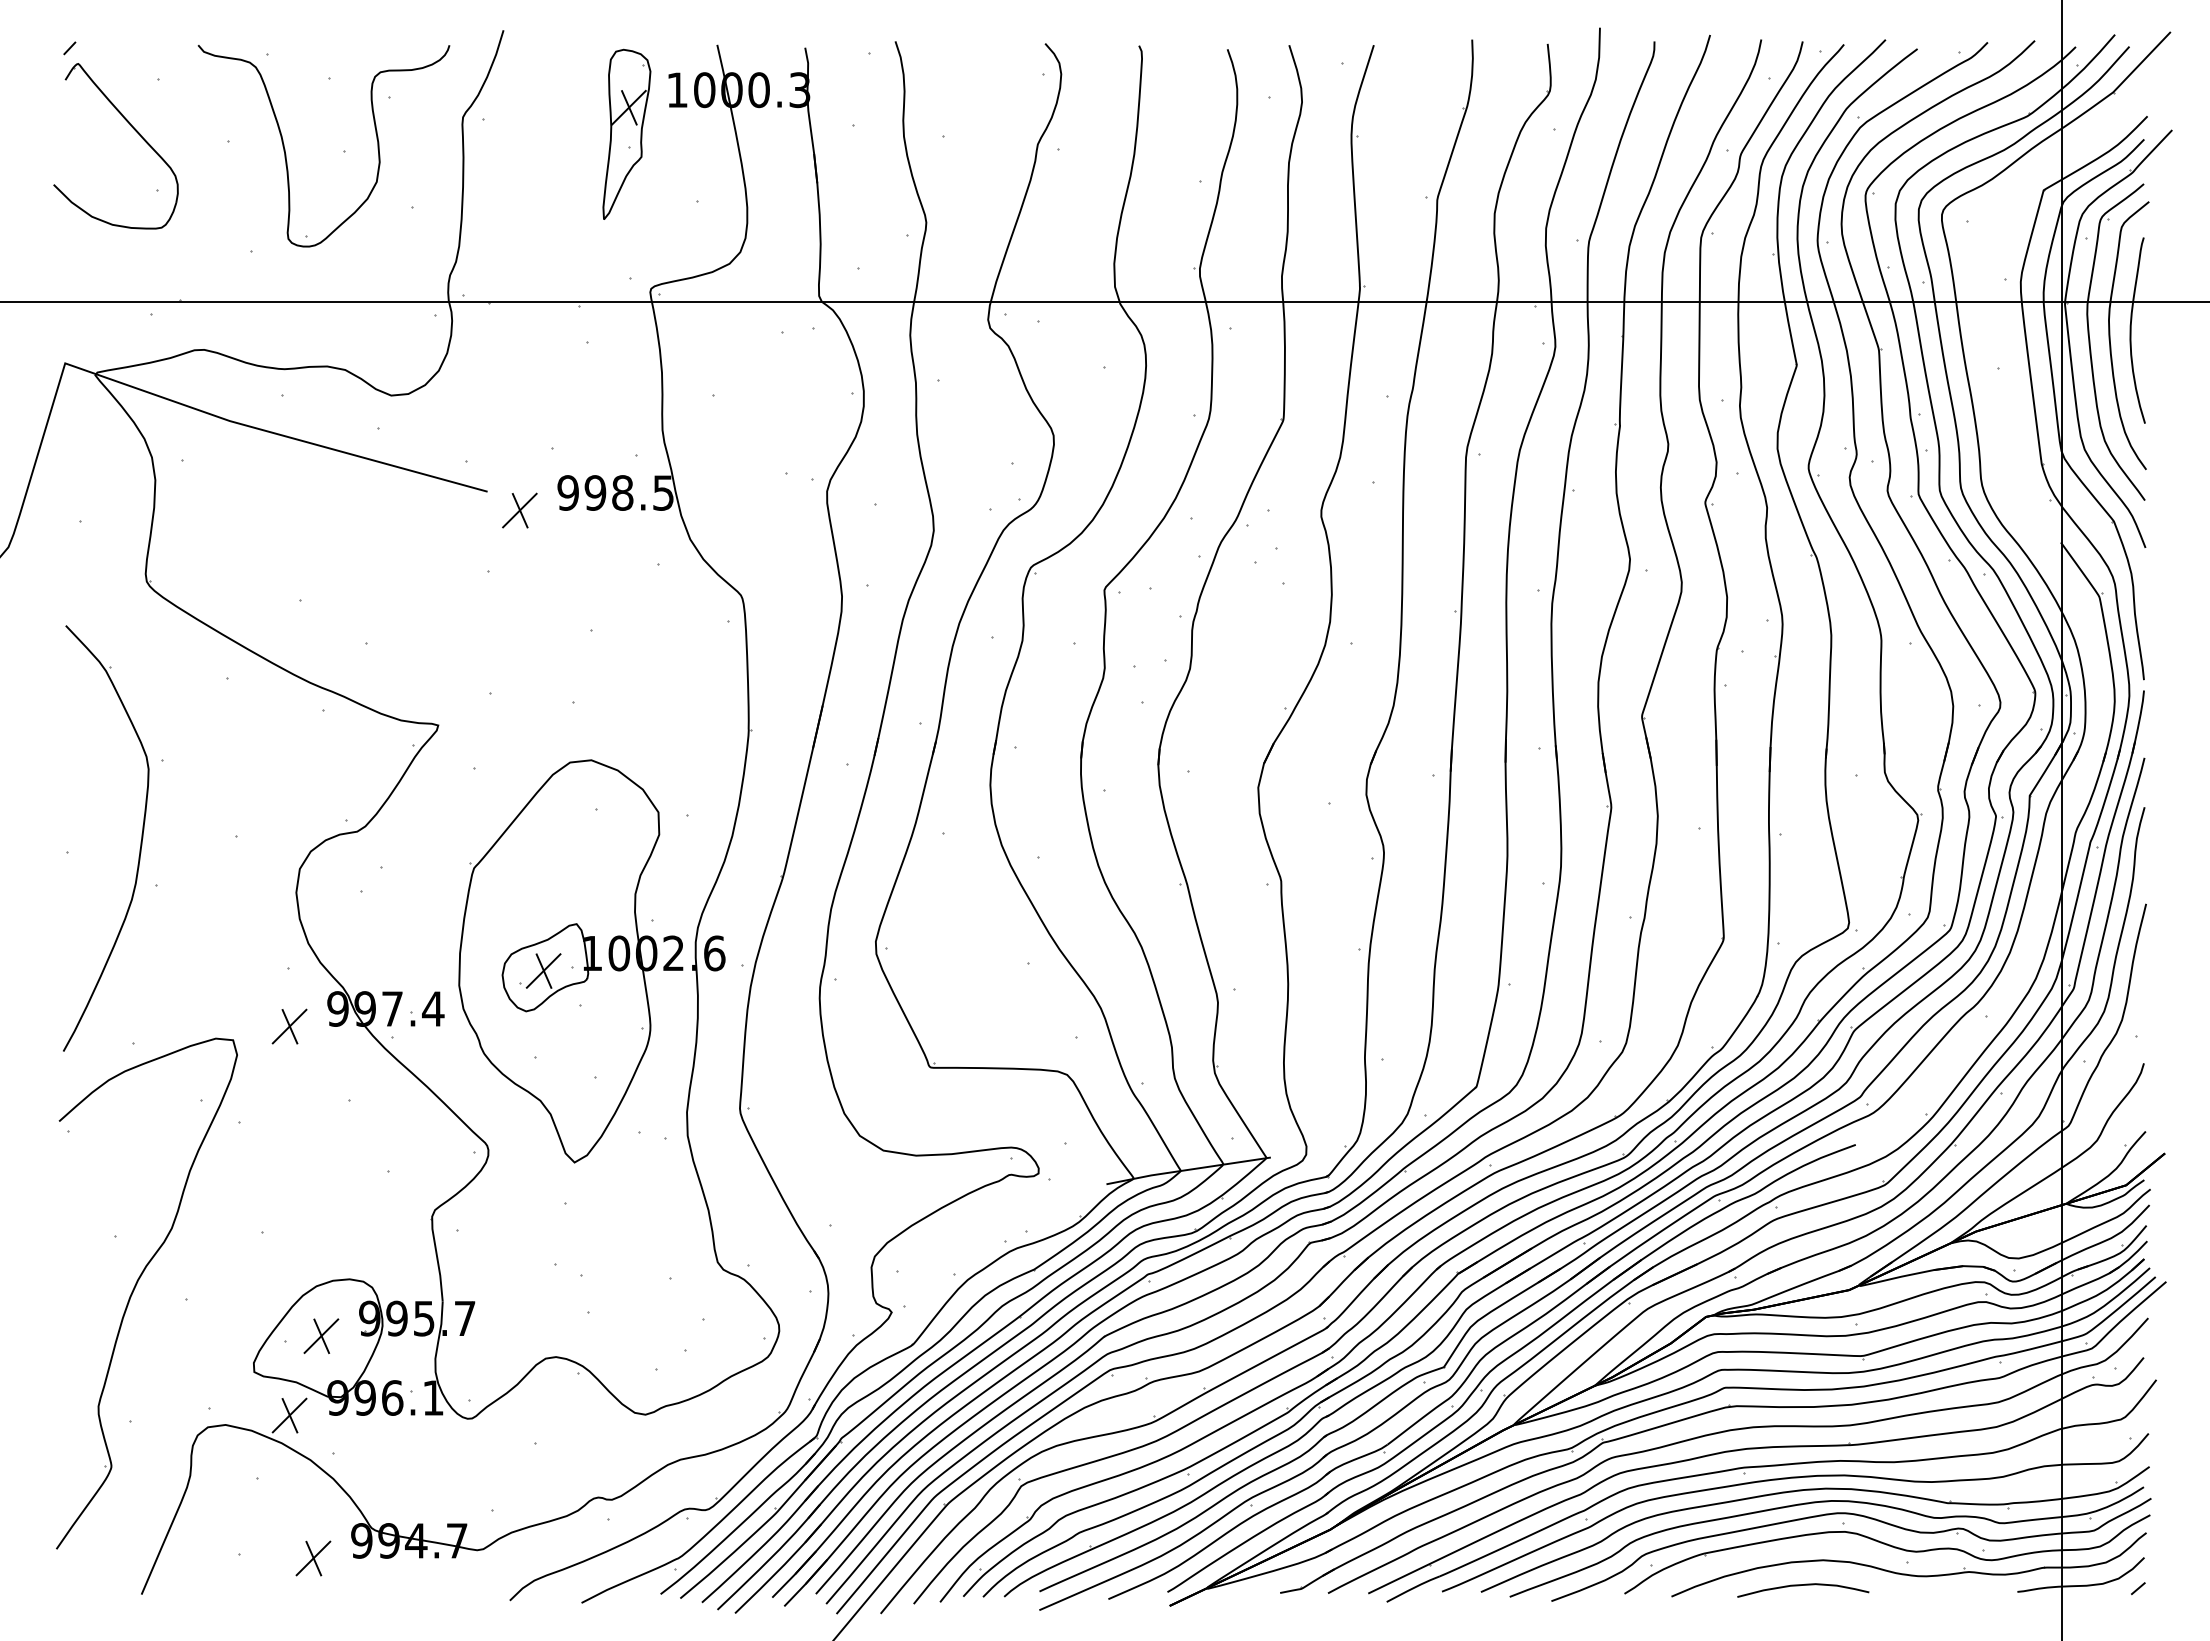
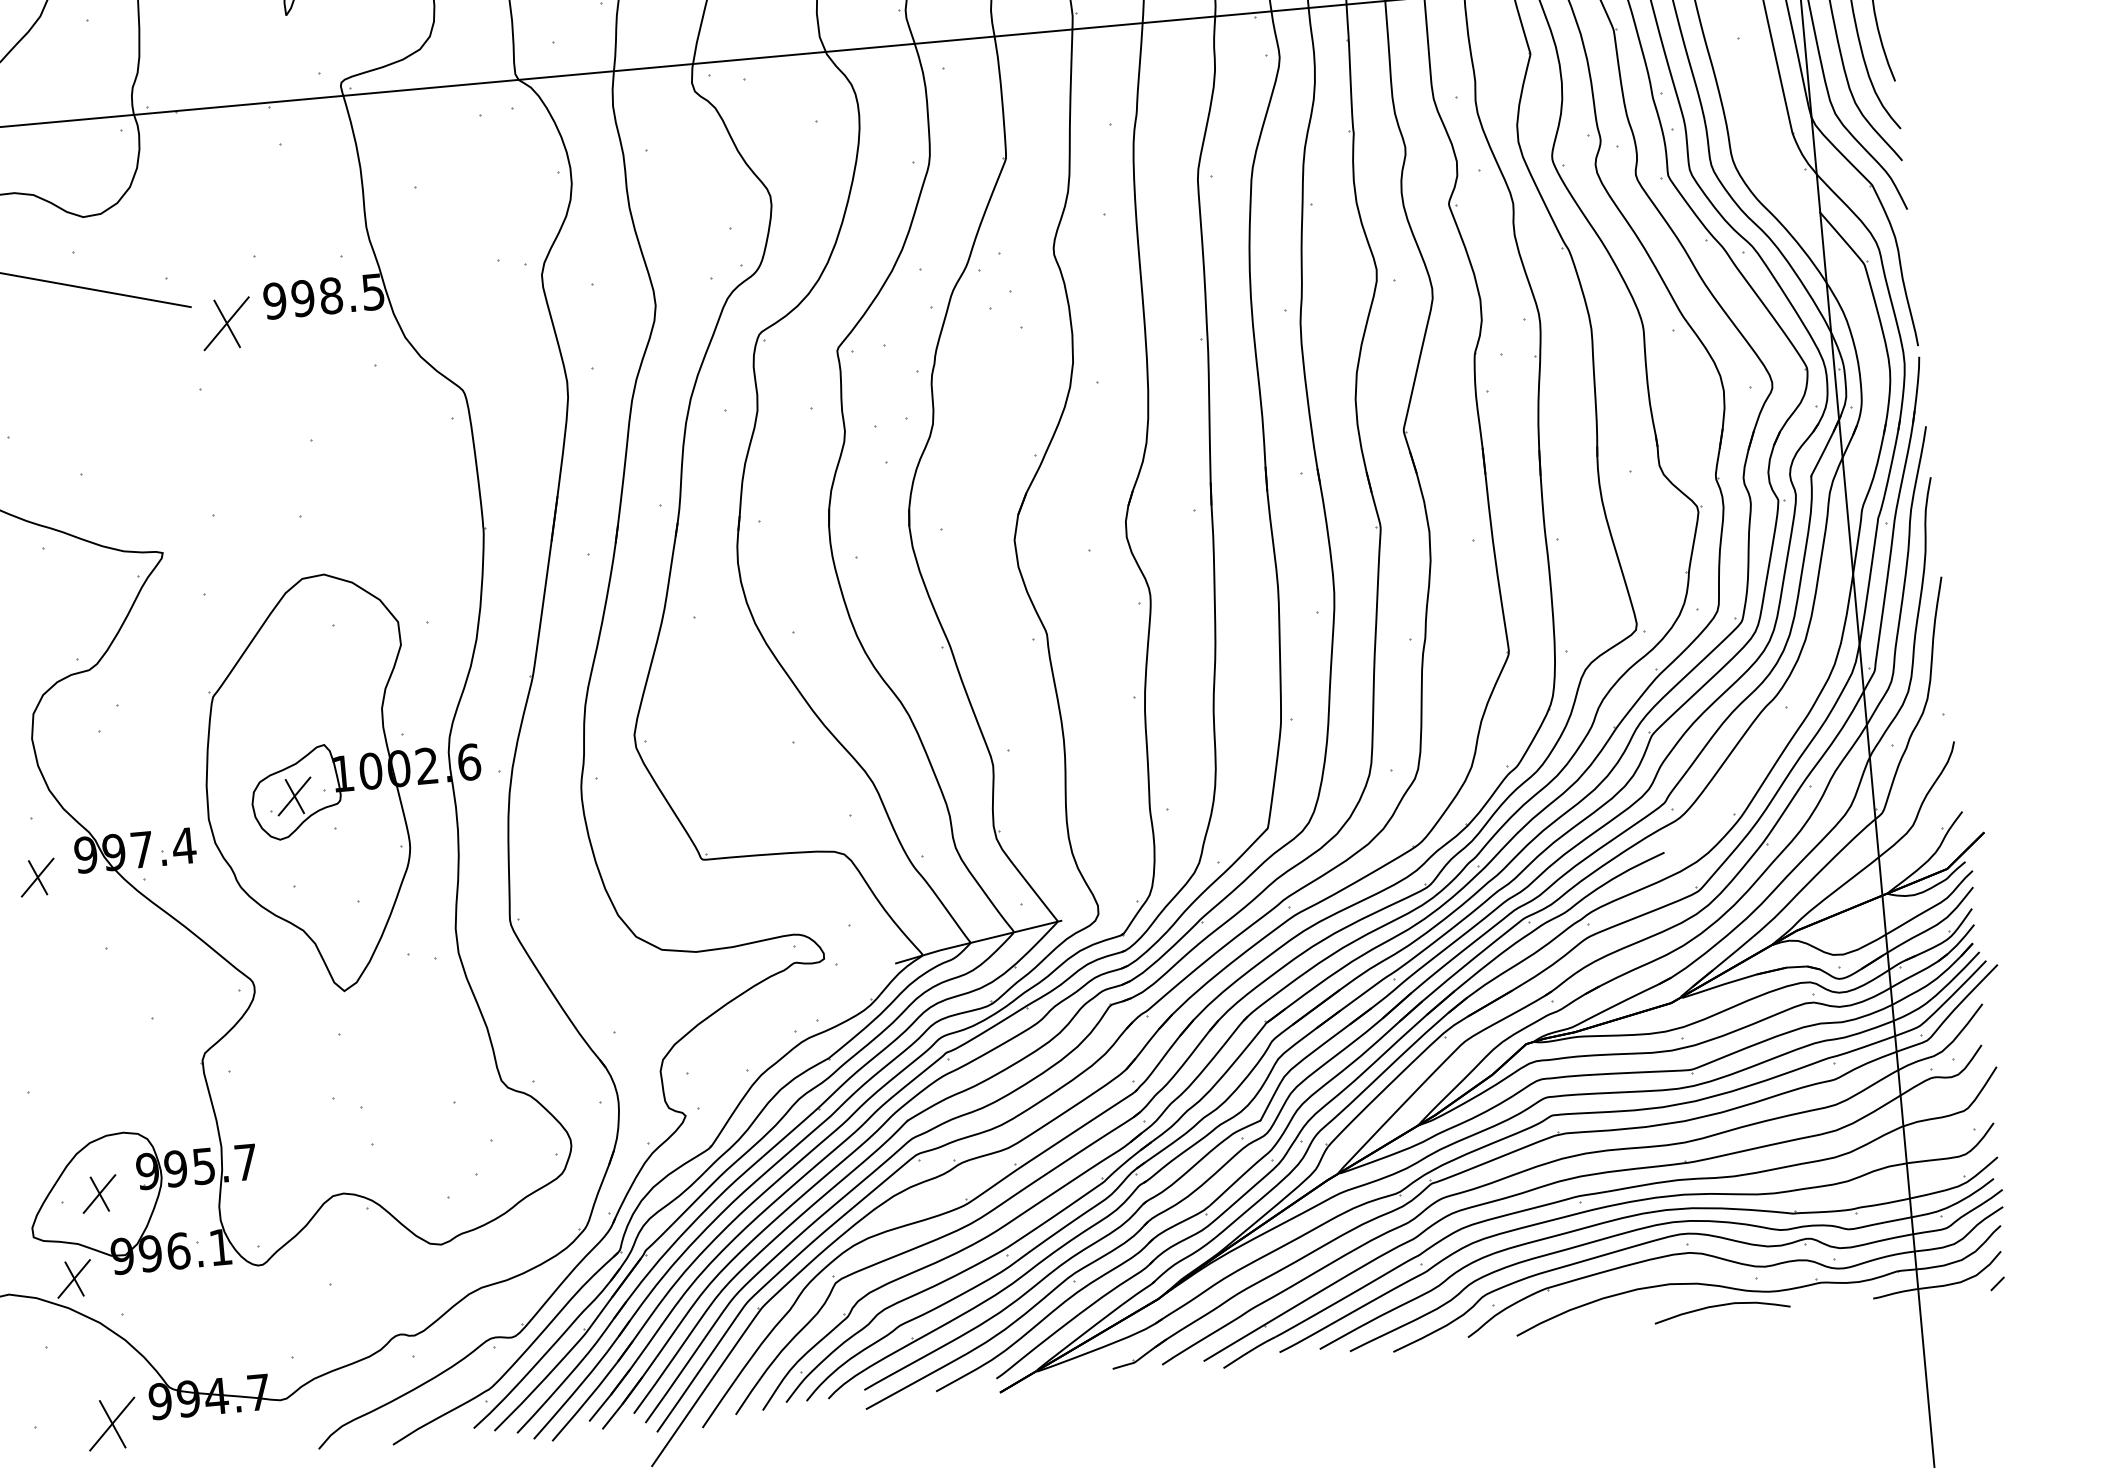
part: (519, 510) -> (226, 323), size x1.4
part: (313, 1558) -> (112, 1424), size x1.4
curve: (1803, 1585) -> (1722, 1305), moved

